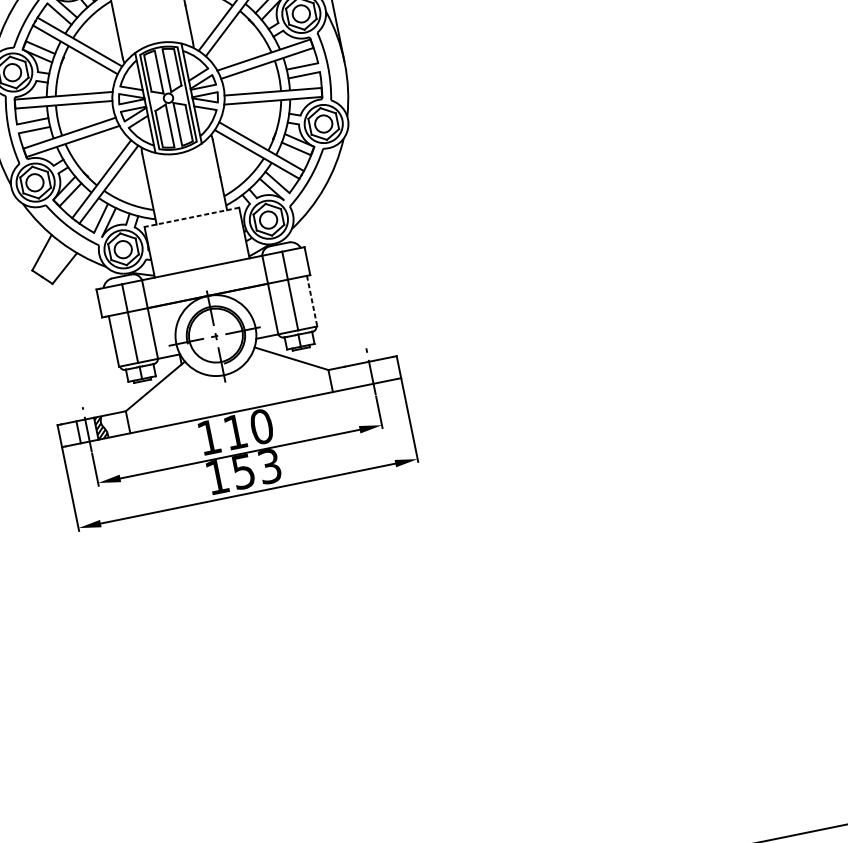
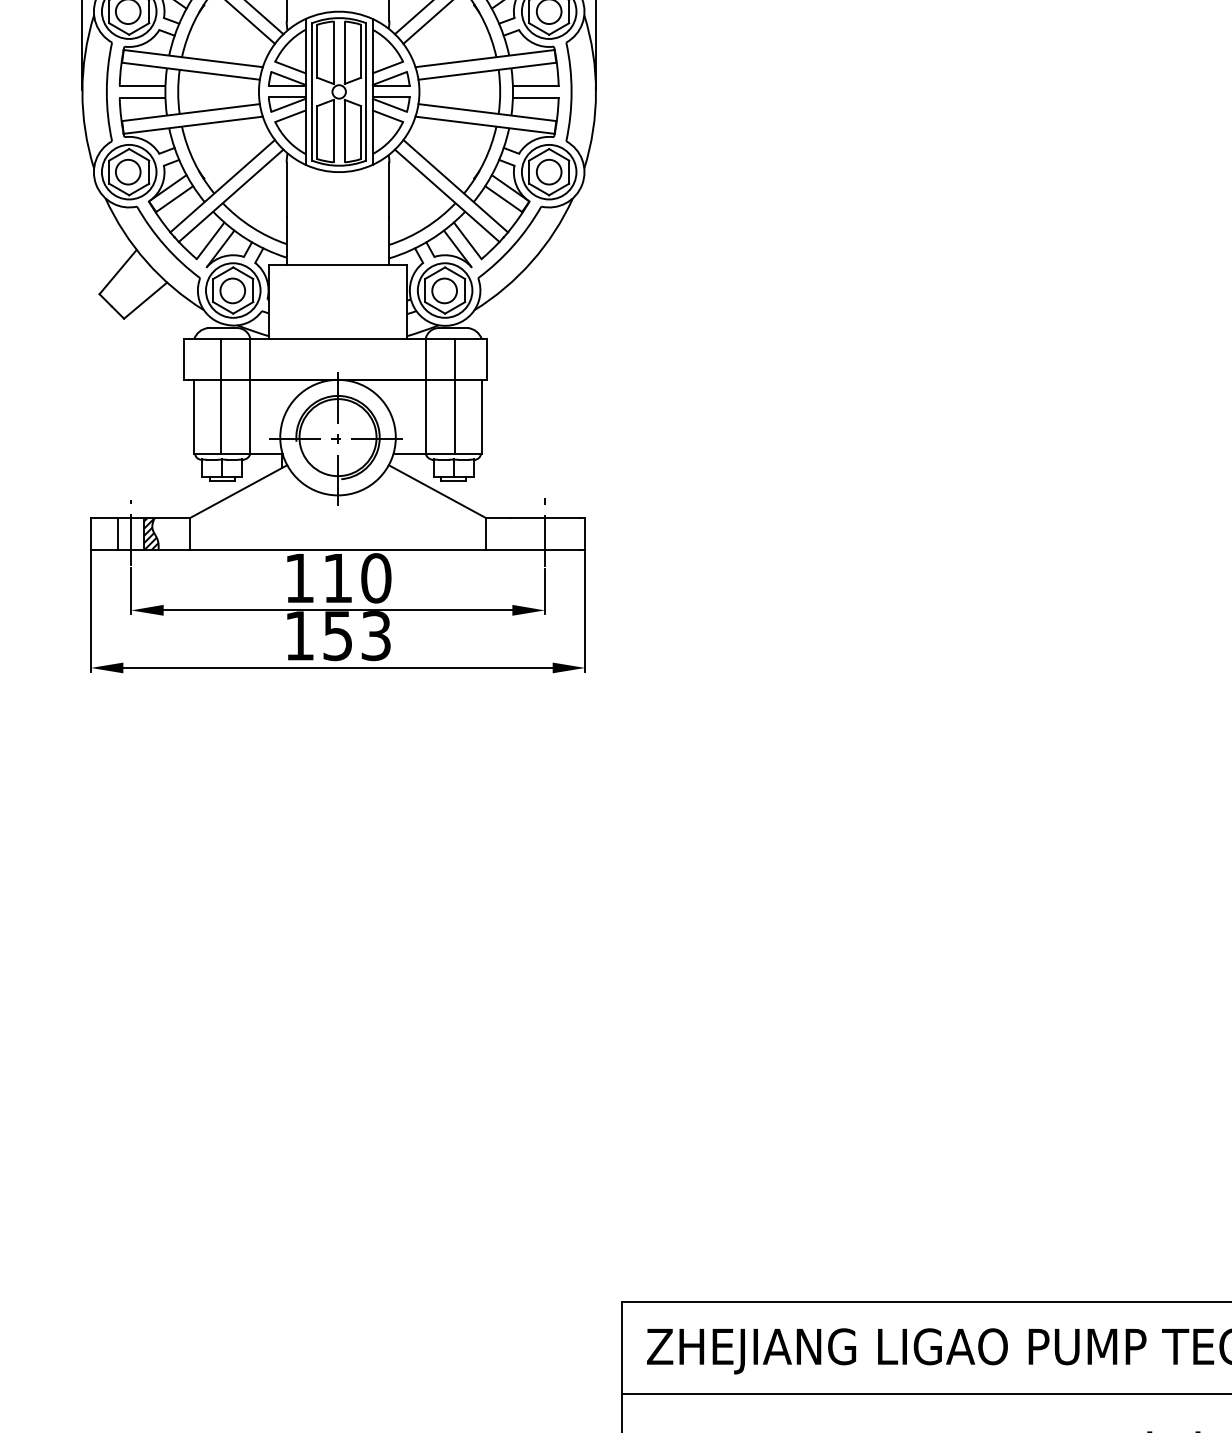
line: (191, 217) -> (337, 265), dashed -> solid
line: (312, 300) -> (482, 416), dashed -> solid

